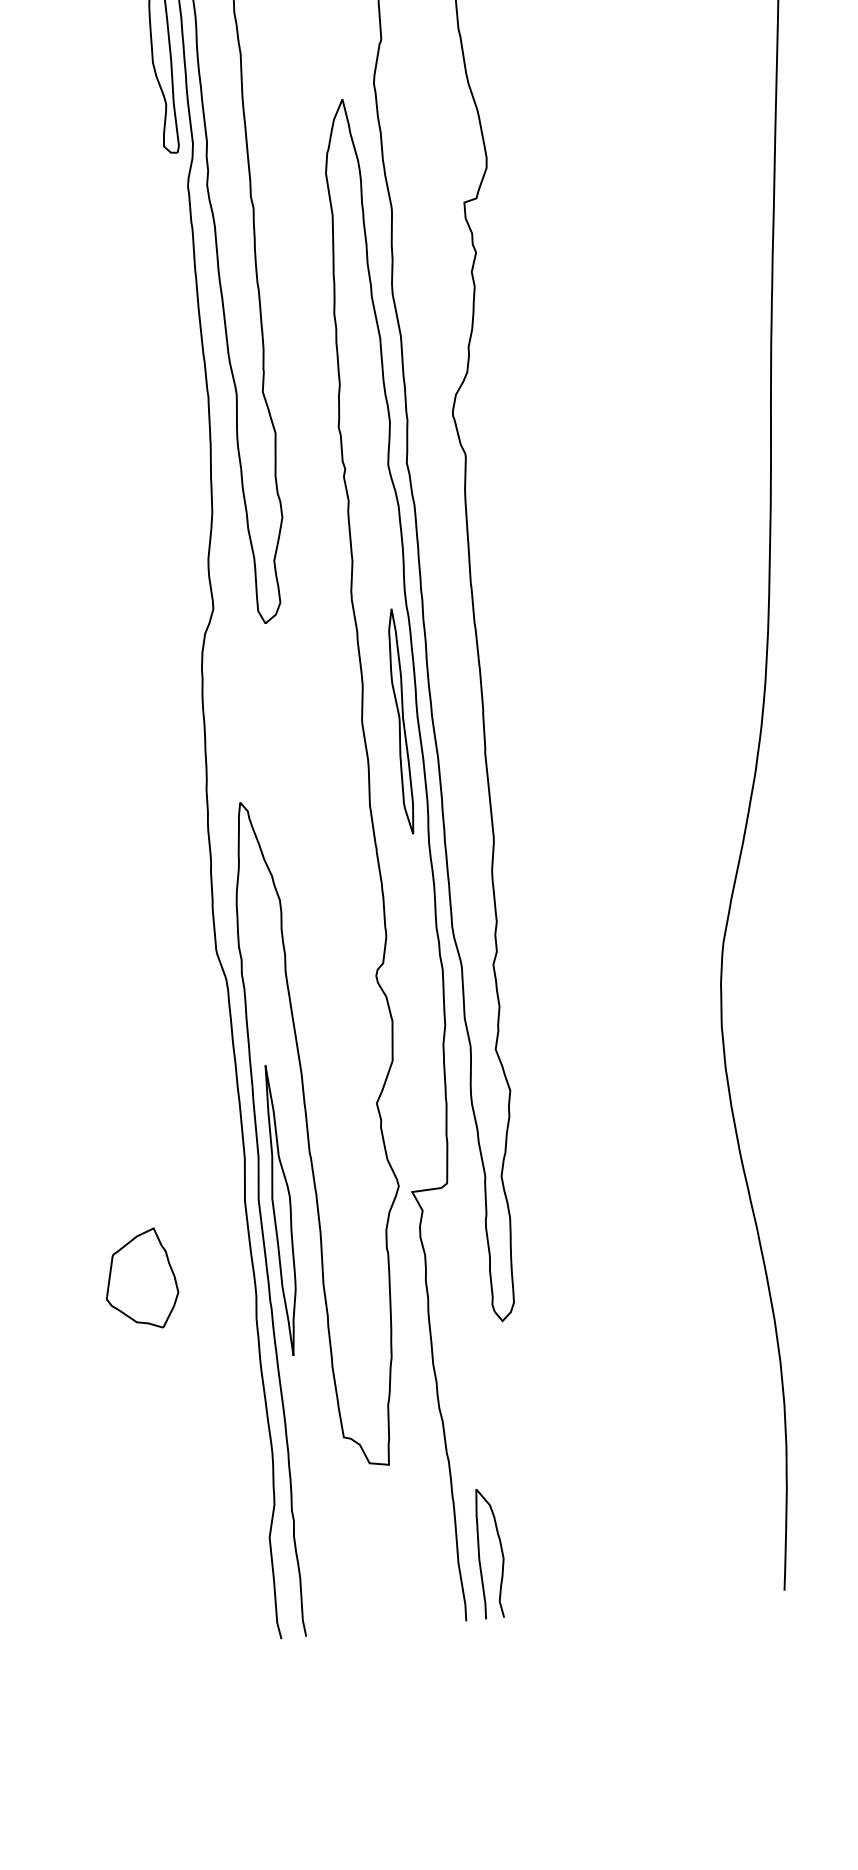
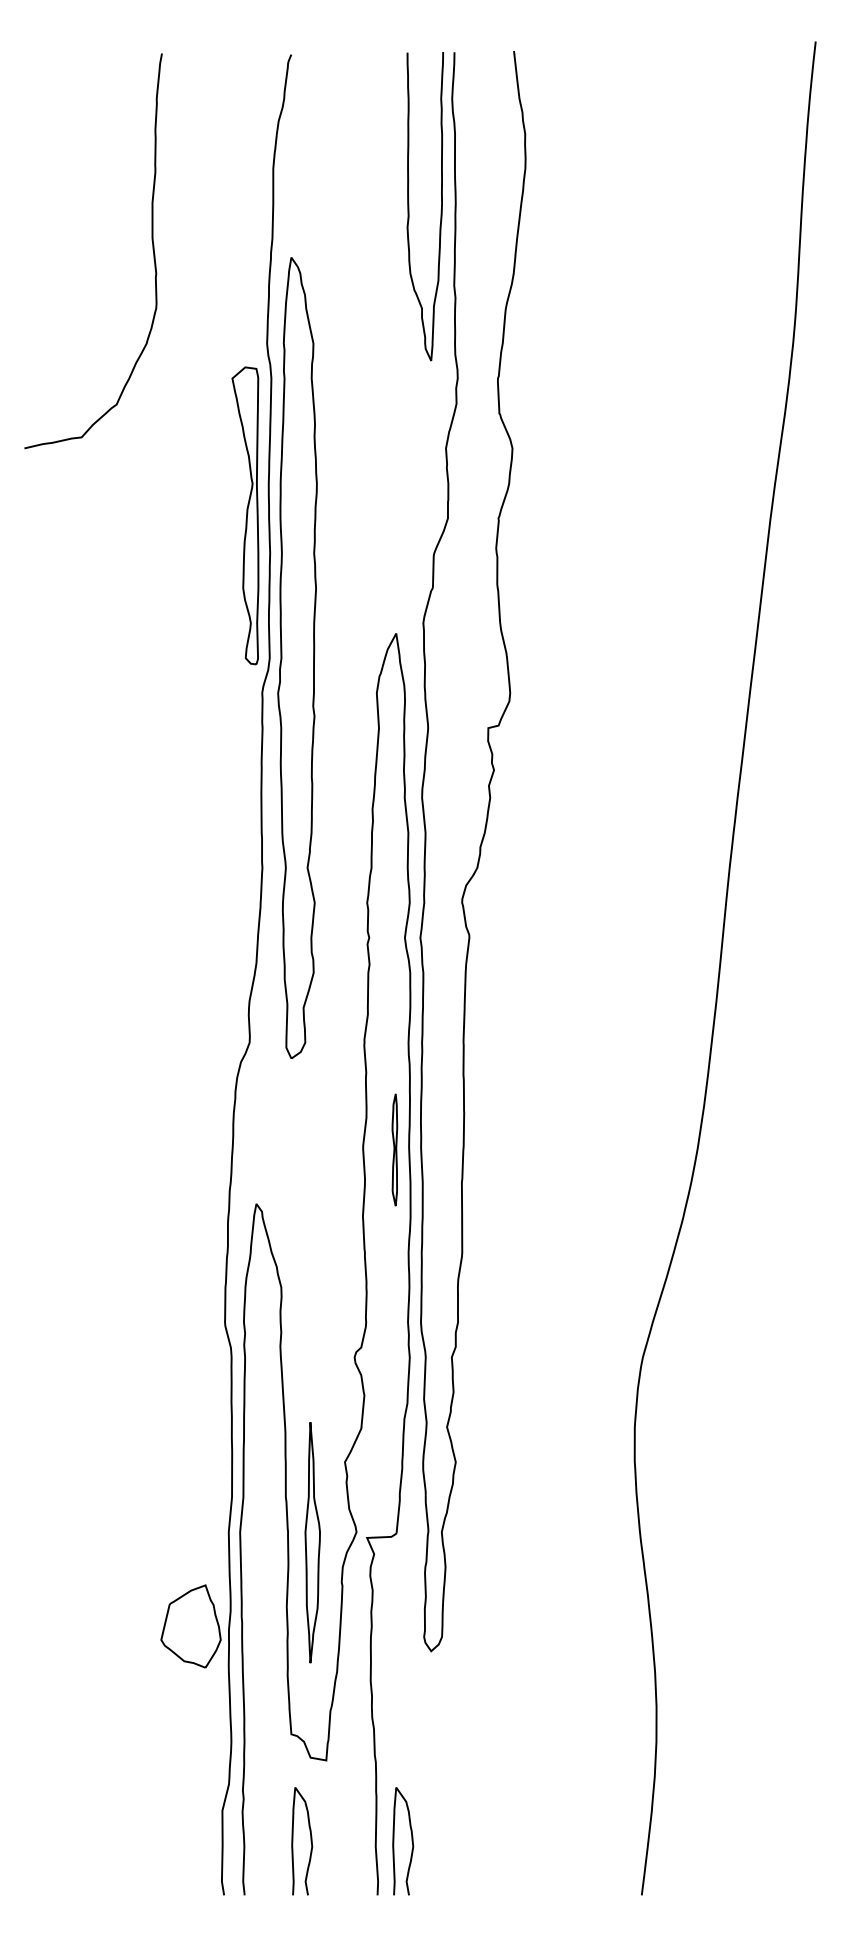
part: (400, 721) -> (394, 1149), size x0.6
part: (281, 1210) -> (312, 1542), moved
part: (140, 1279) -> (190, 1626), moved
curve: (379, 1564) -> (310, 1841), added

